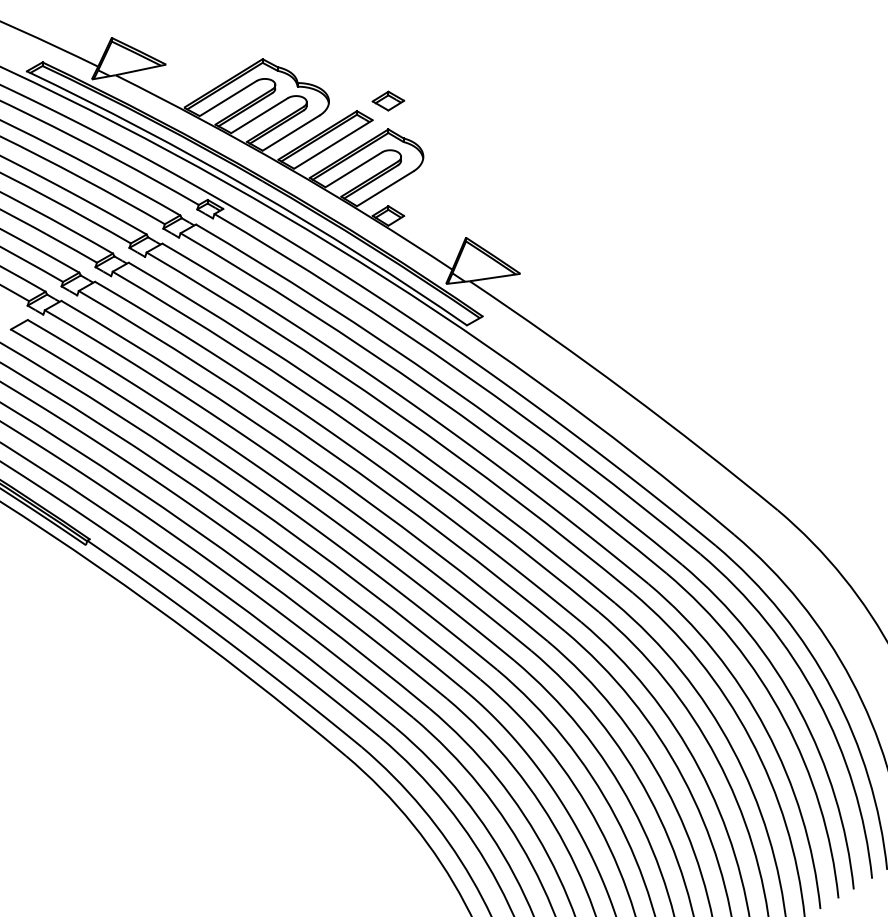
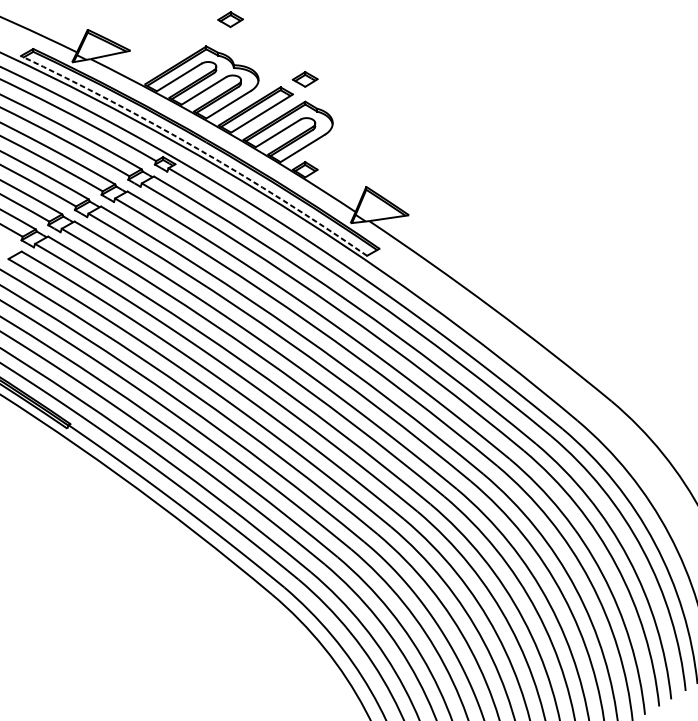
part: (293, 24) -> (230, 19), added
arc: (252, 189) -> (198, 148), solid -> dashed

